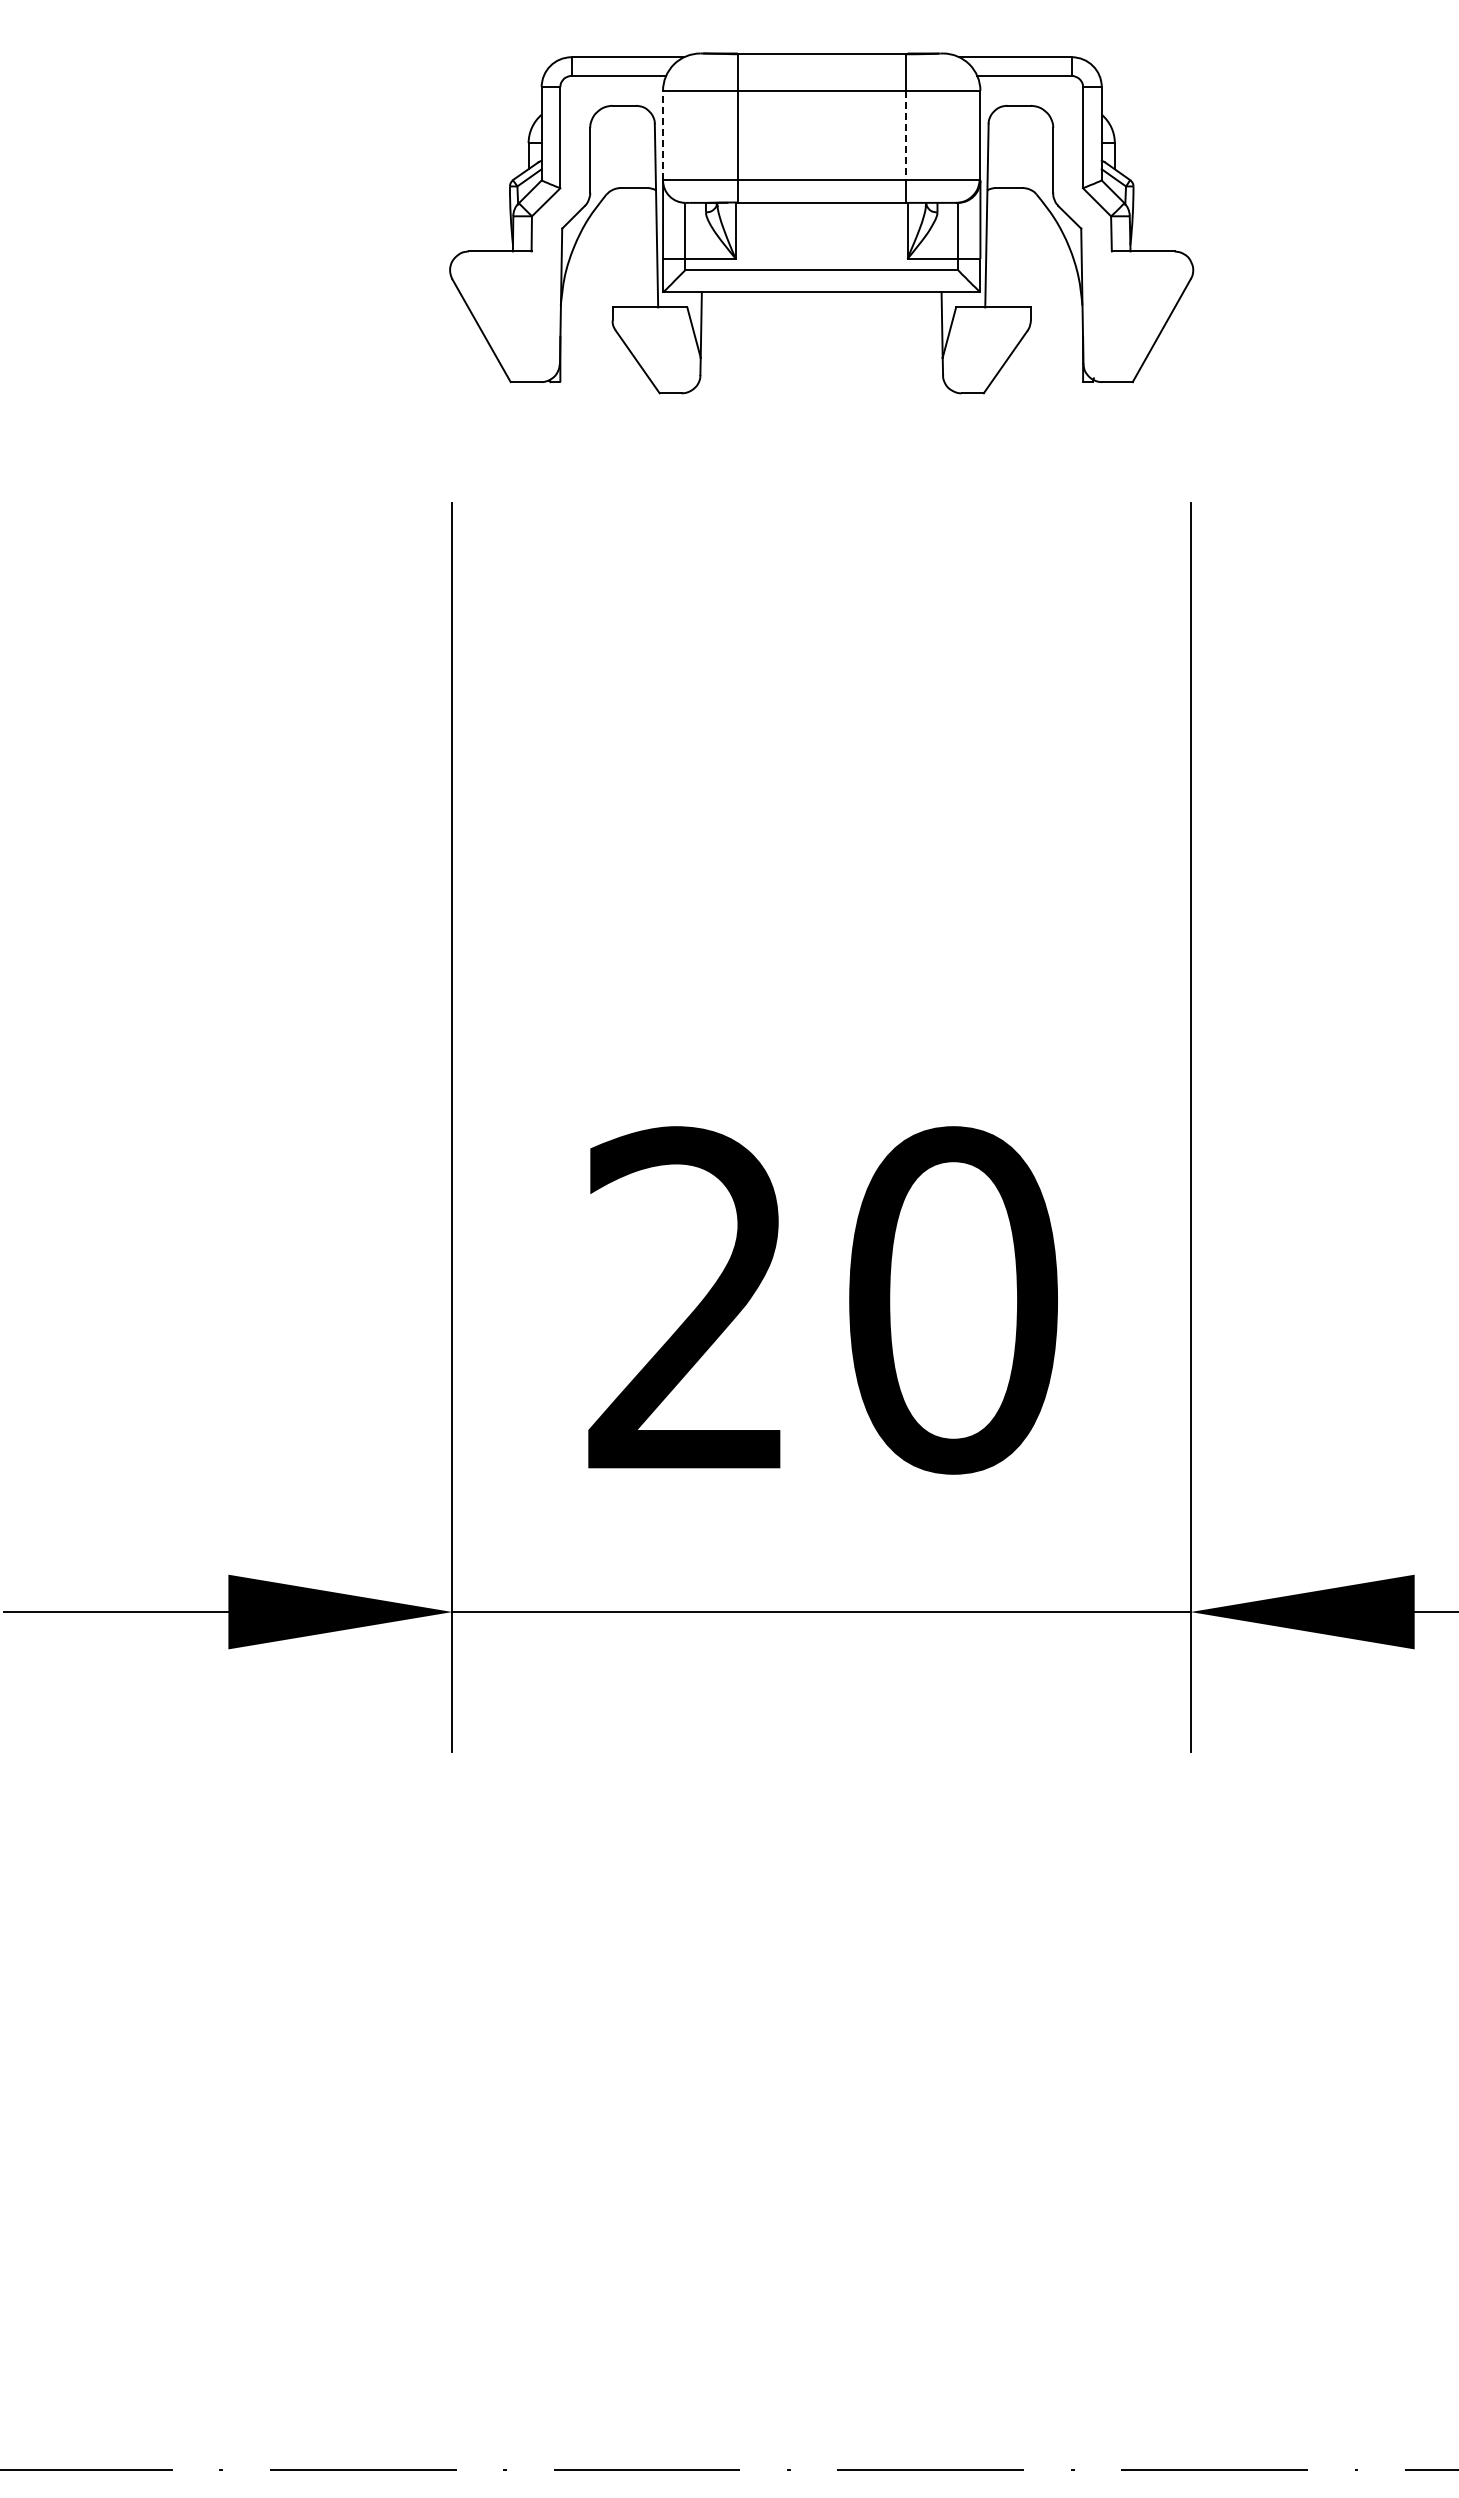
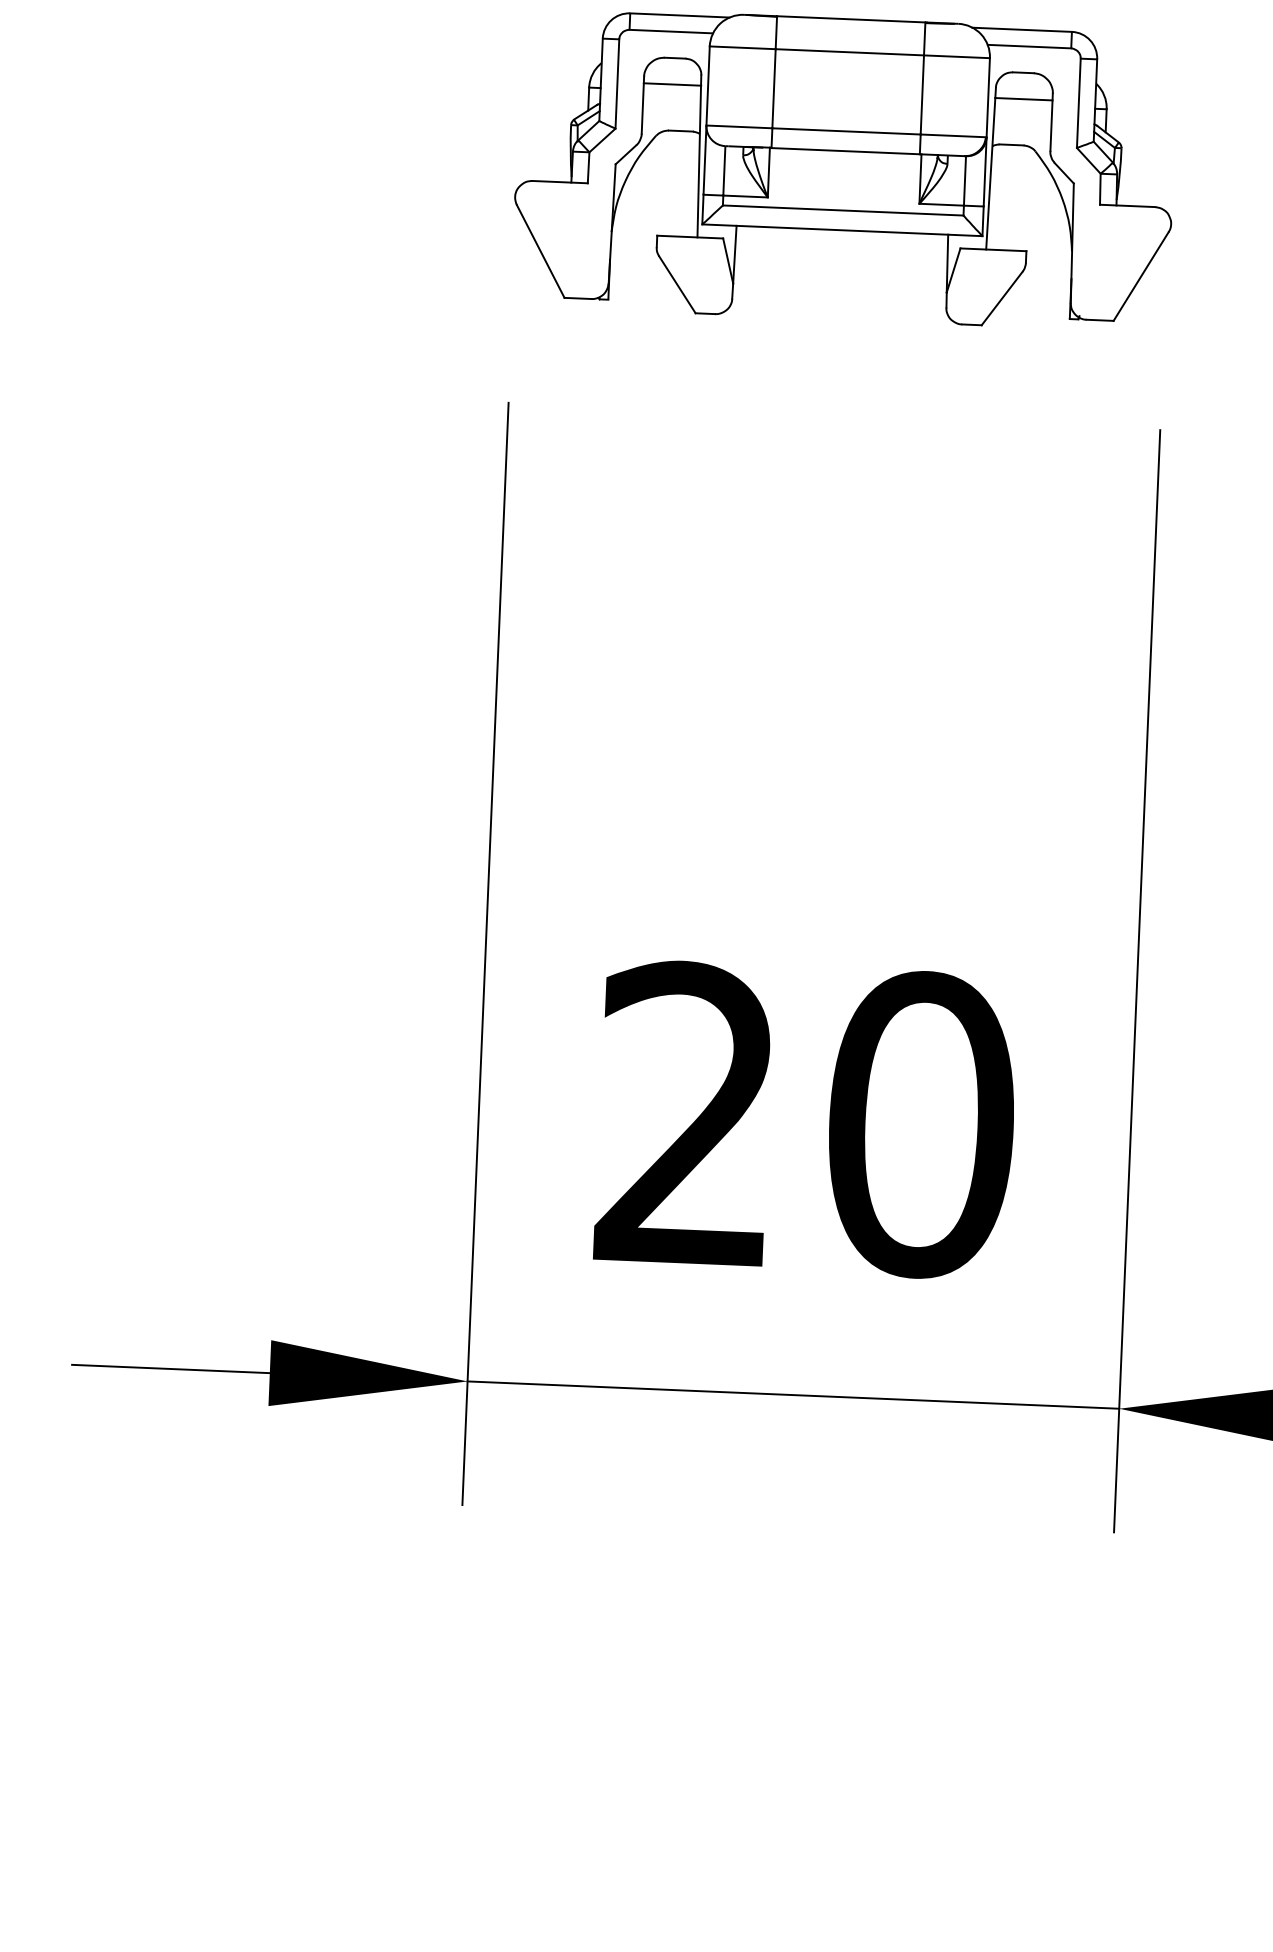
line: (622, 135) -> (672, 84), added
line: (663, 135) -> (708, 85), dashed -> solid
line: (905, 135) -> (922, 94), dashed -> solid
line: (1020, 135) -> (1023, 99), added

